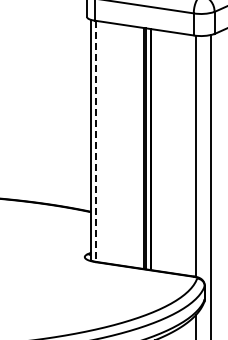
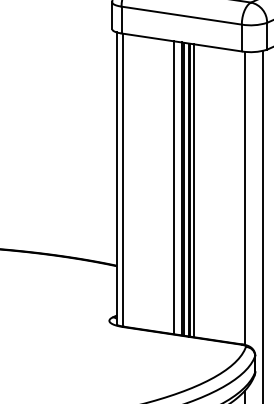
line: (96, 141) -> (123, 180), dashed -> solid
line: (137, 147) -> (173, 187), added
line: (154, 149) -> (194, 190), added

